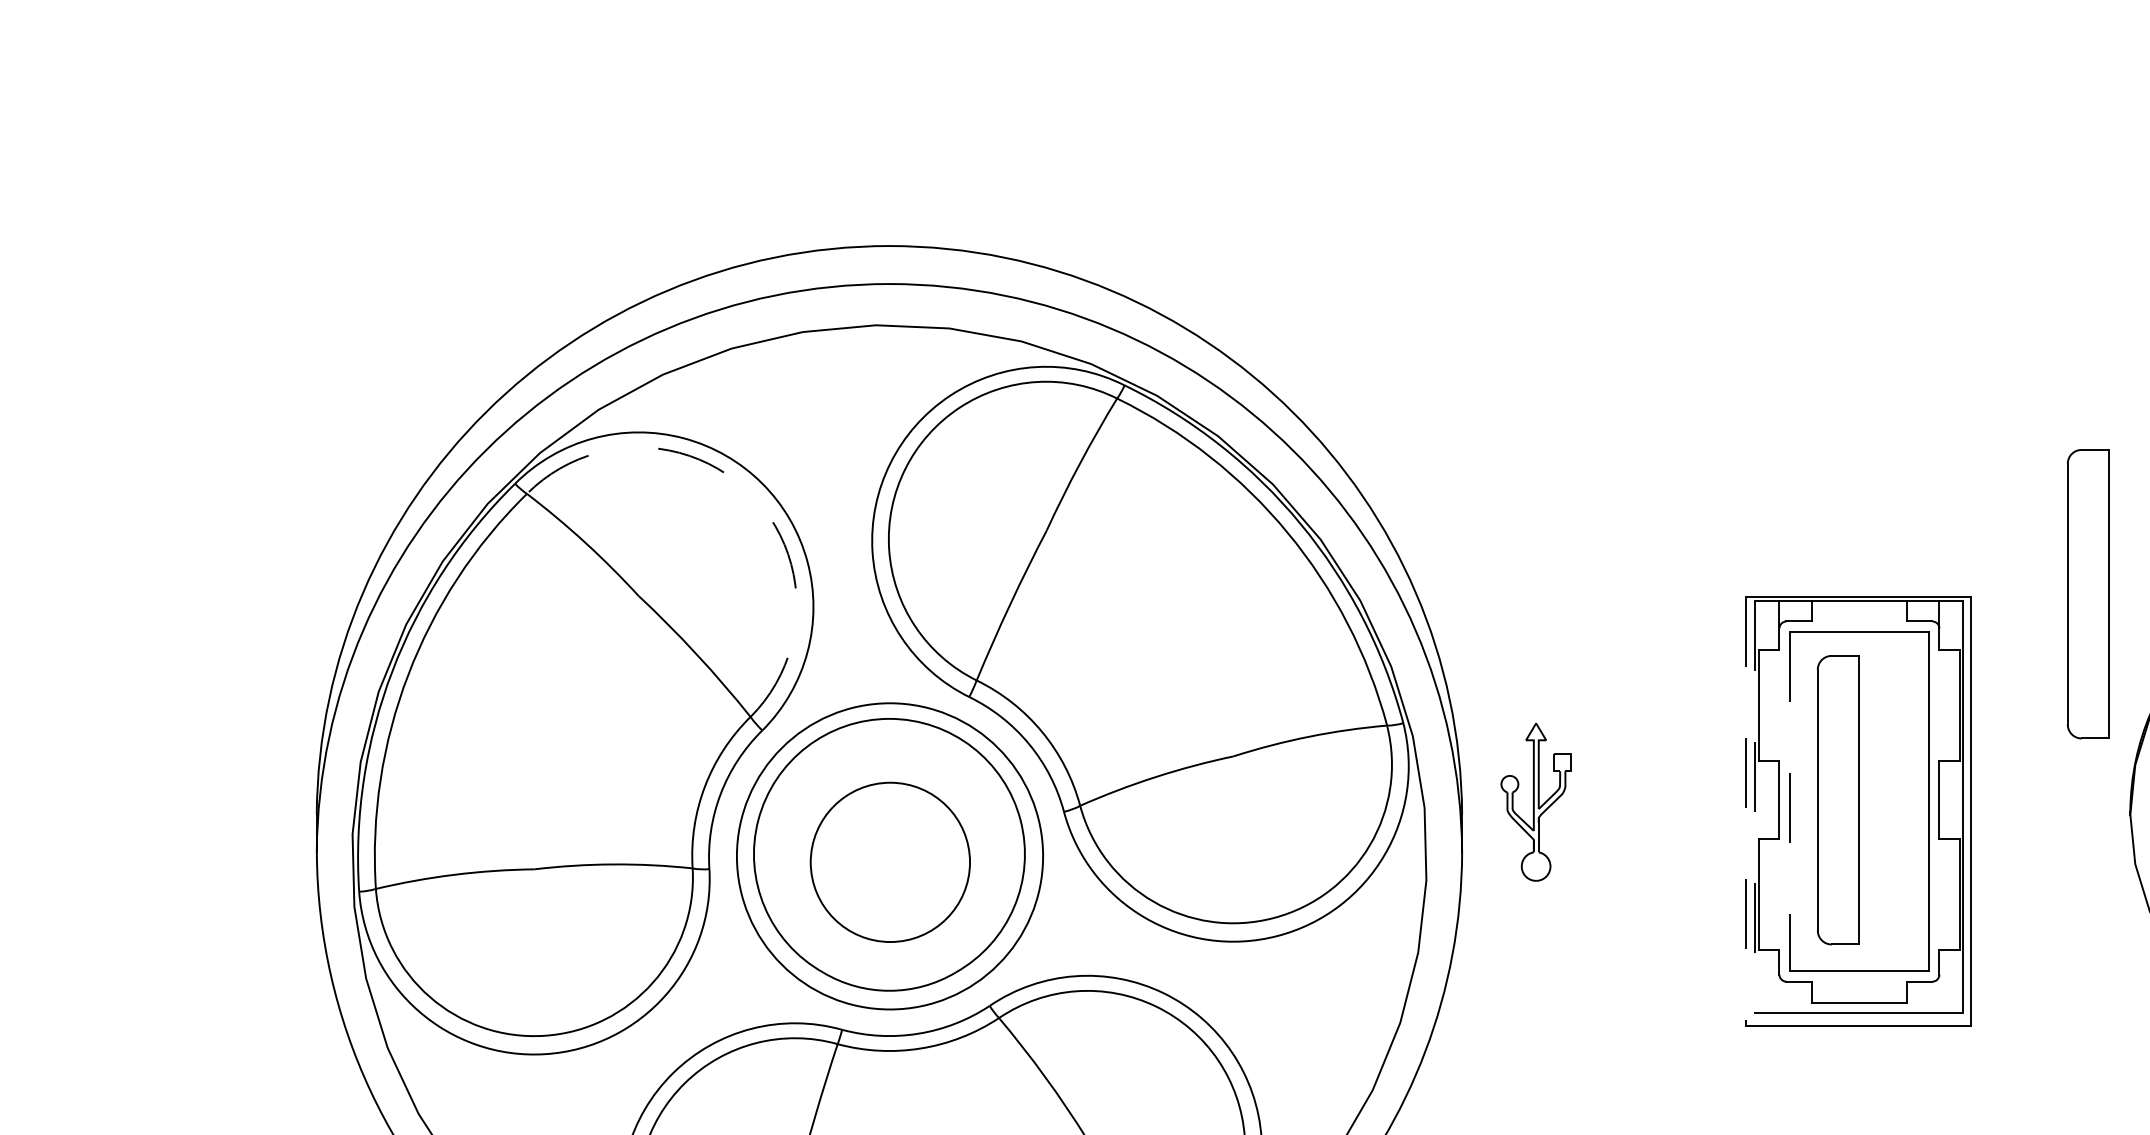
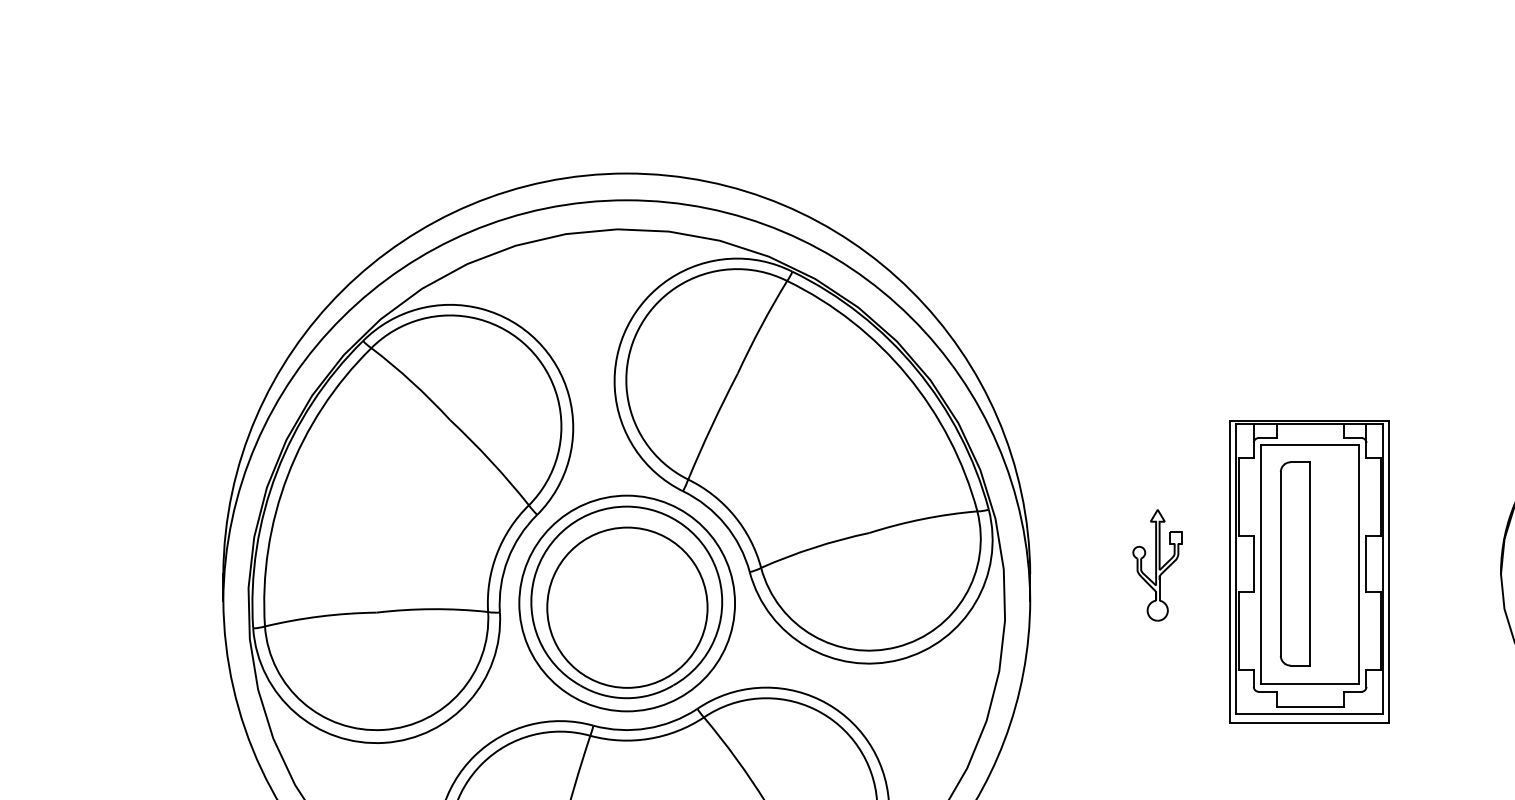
arc: (750, 493) -> (528, 347), dashed -> solid
part: (2088, 594) -> (1471, 419), removed
line: (1789, 801) -> (1260, 564), dashed -> solid
part: (1535, 802) -> (1157, 565), moved
line: (1754, 807) -> (1236, 569), dashed -> solid
line: (1746, 811) -> (1230, 571), dashed -> solid
circle: (890, 862) -> (627, 607), size x1.43

